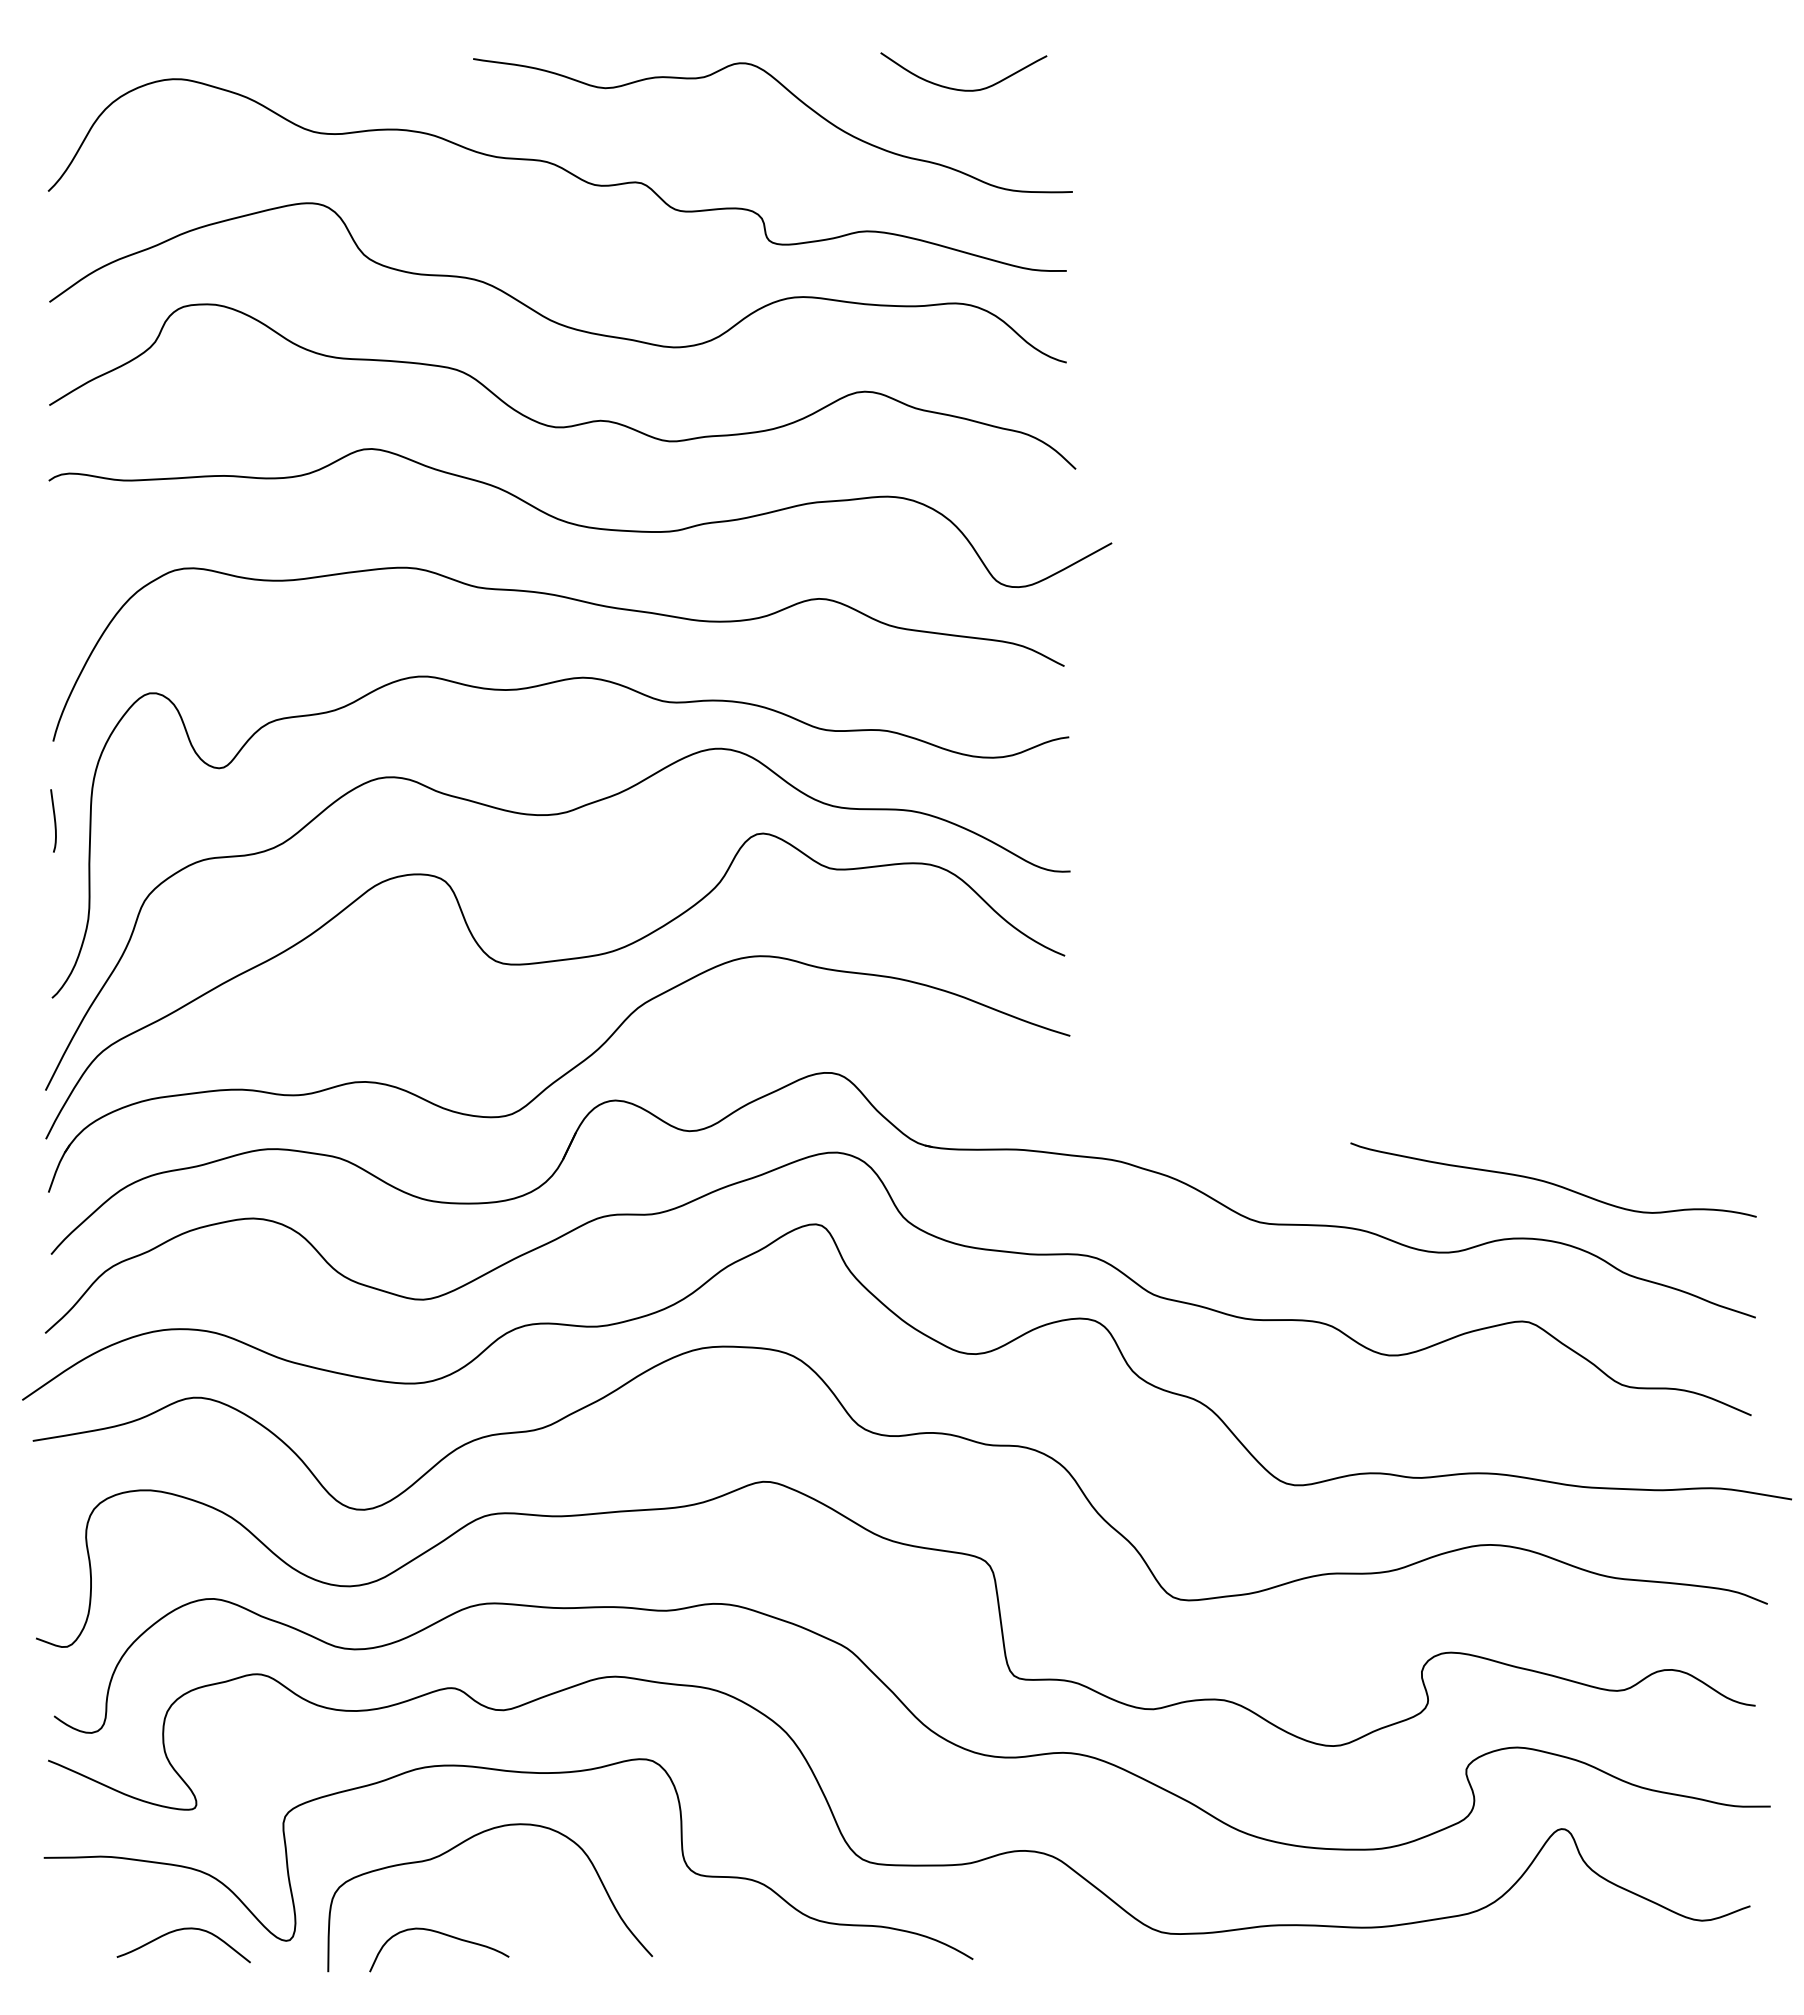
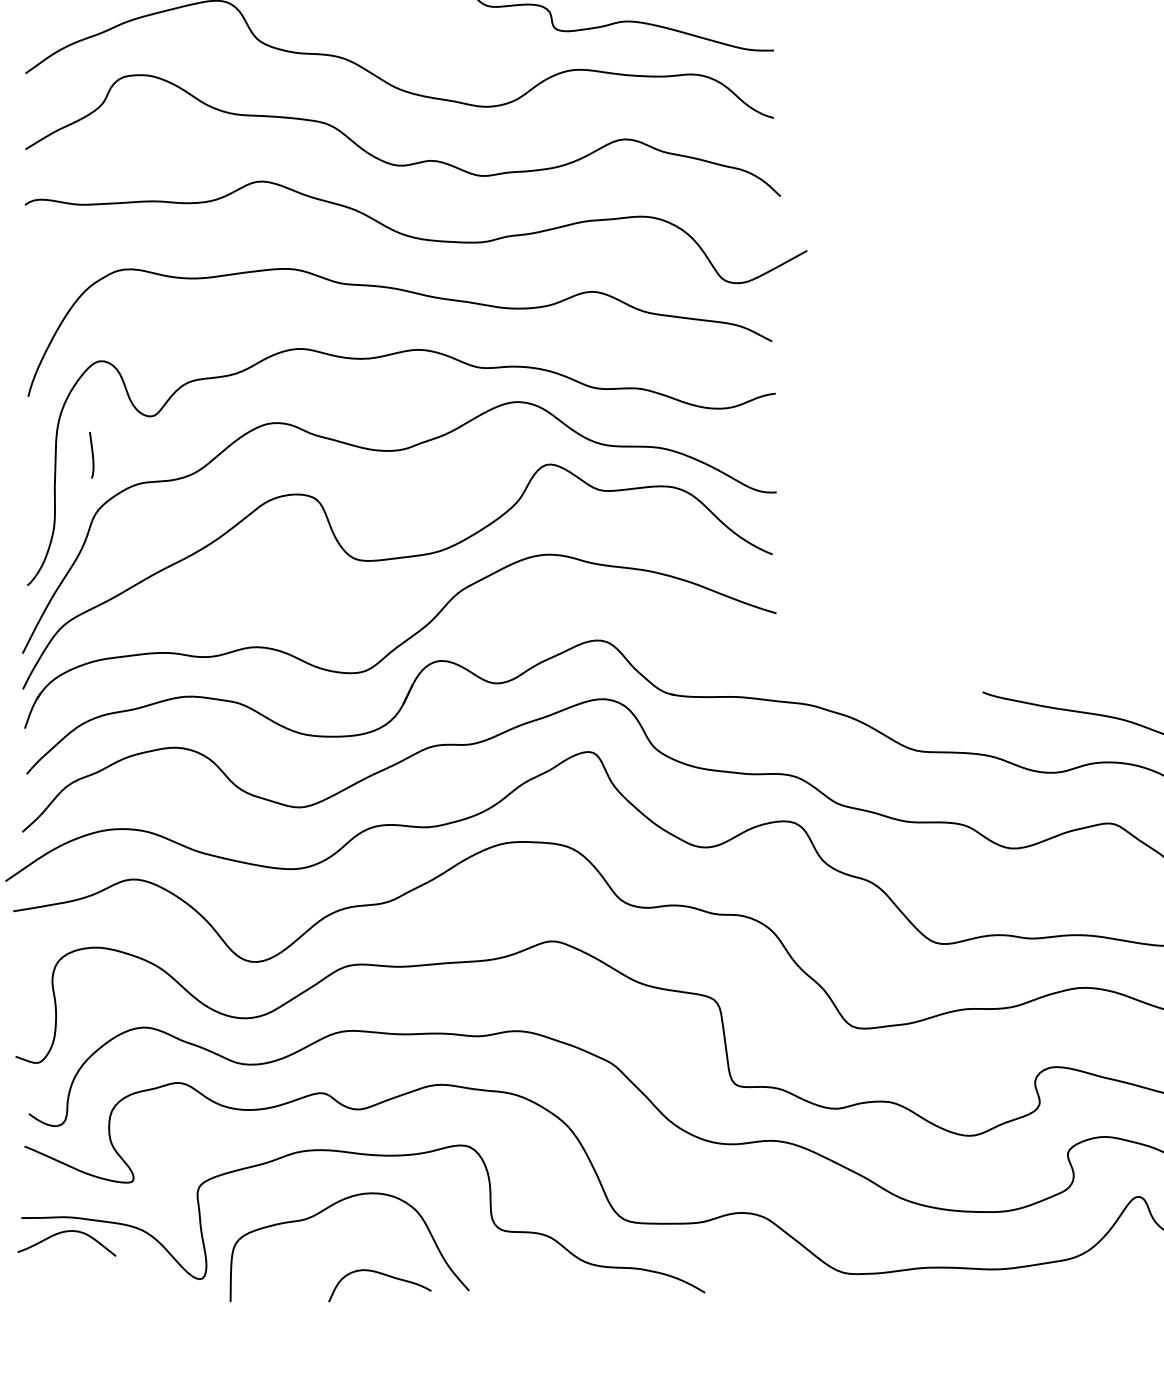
curve: (54, 820) -> (92, 454), moved
curve: (181, 1930) -> (65, 1232), moved
curve: (444, 1935) -> (383, 1275), moved

